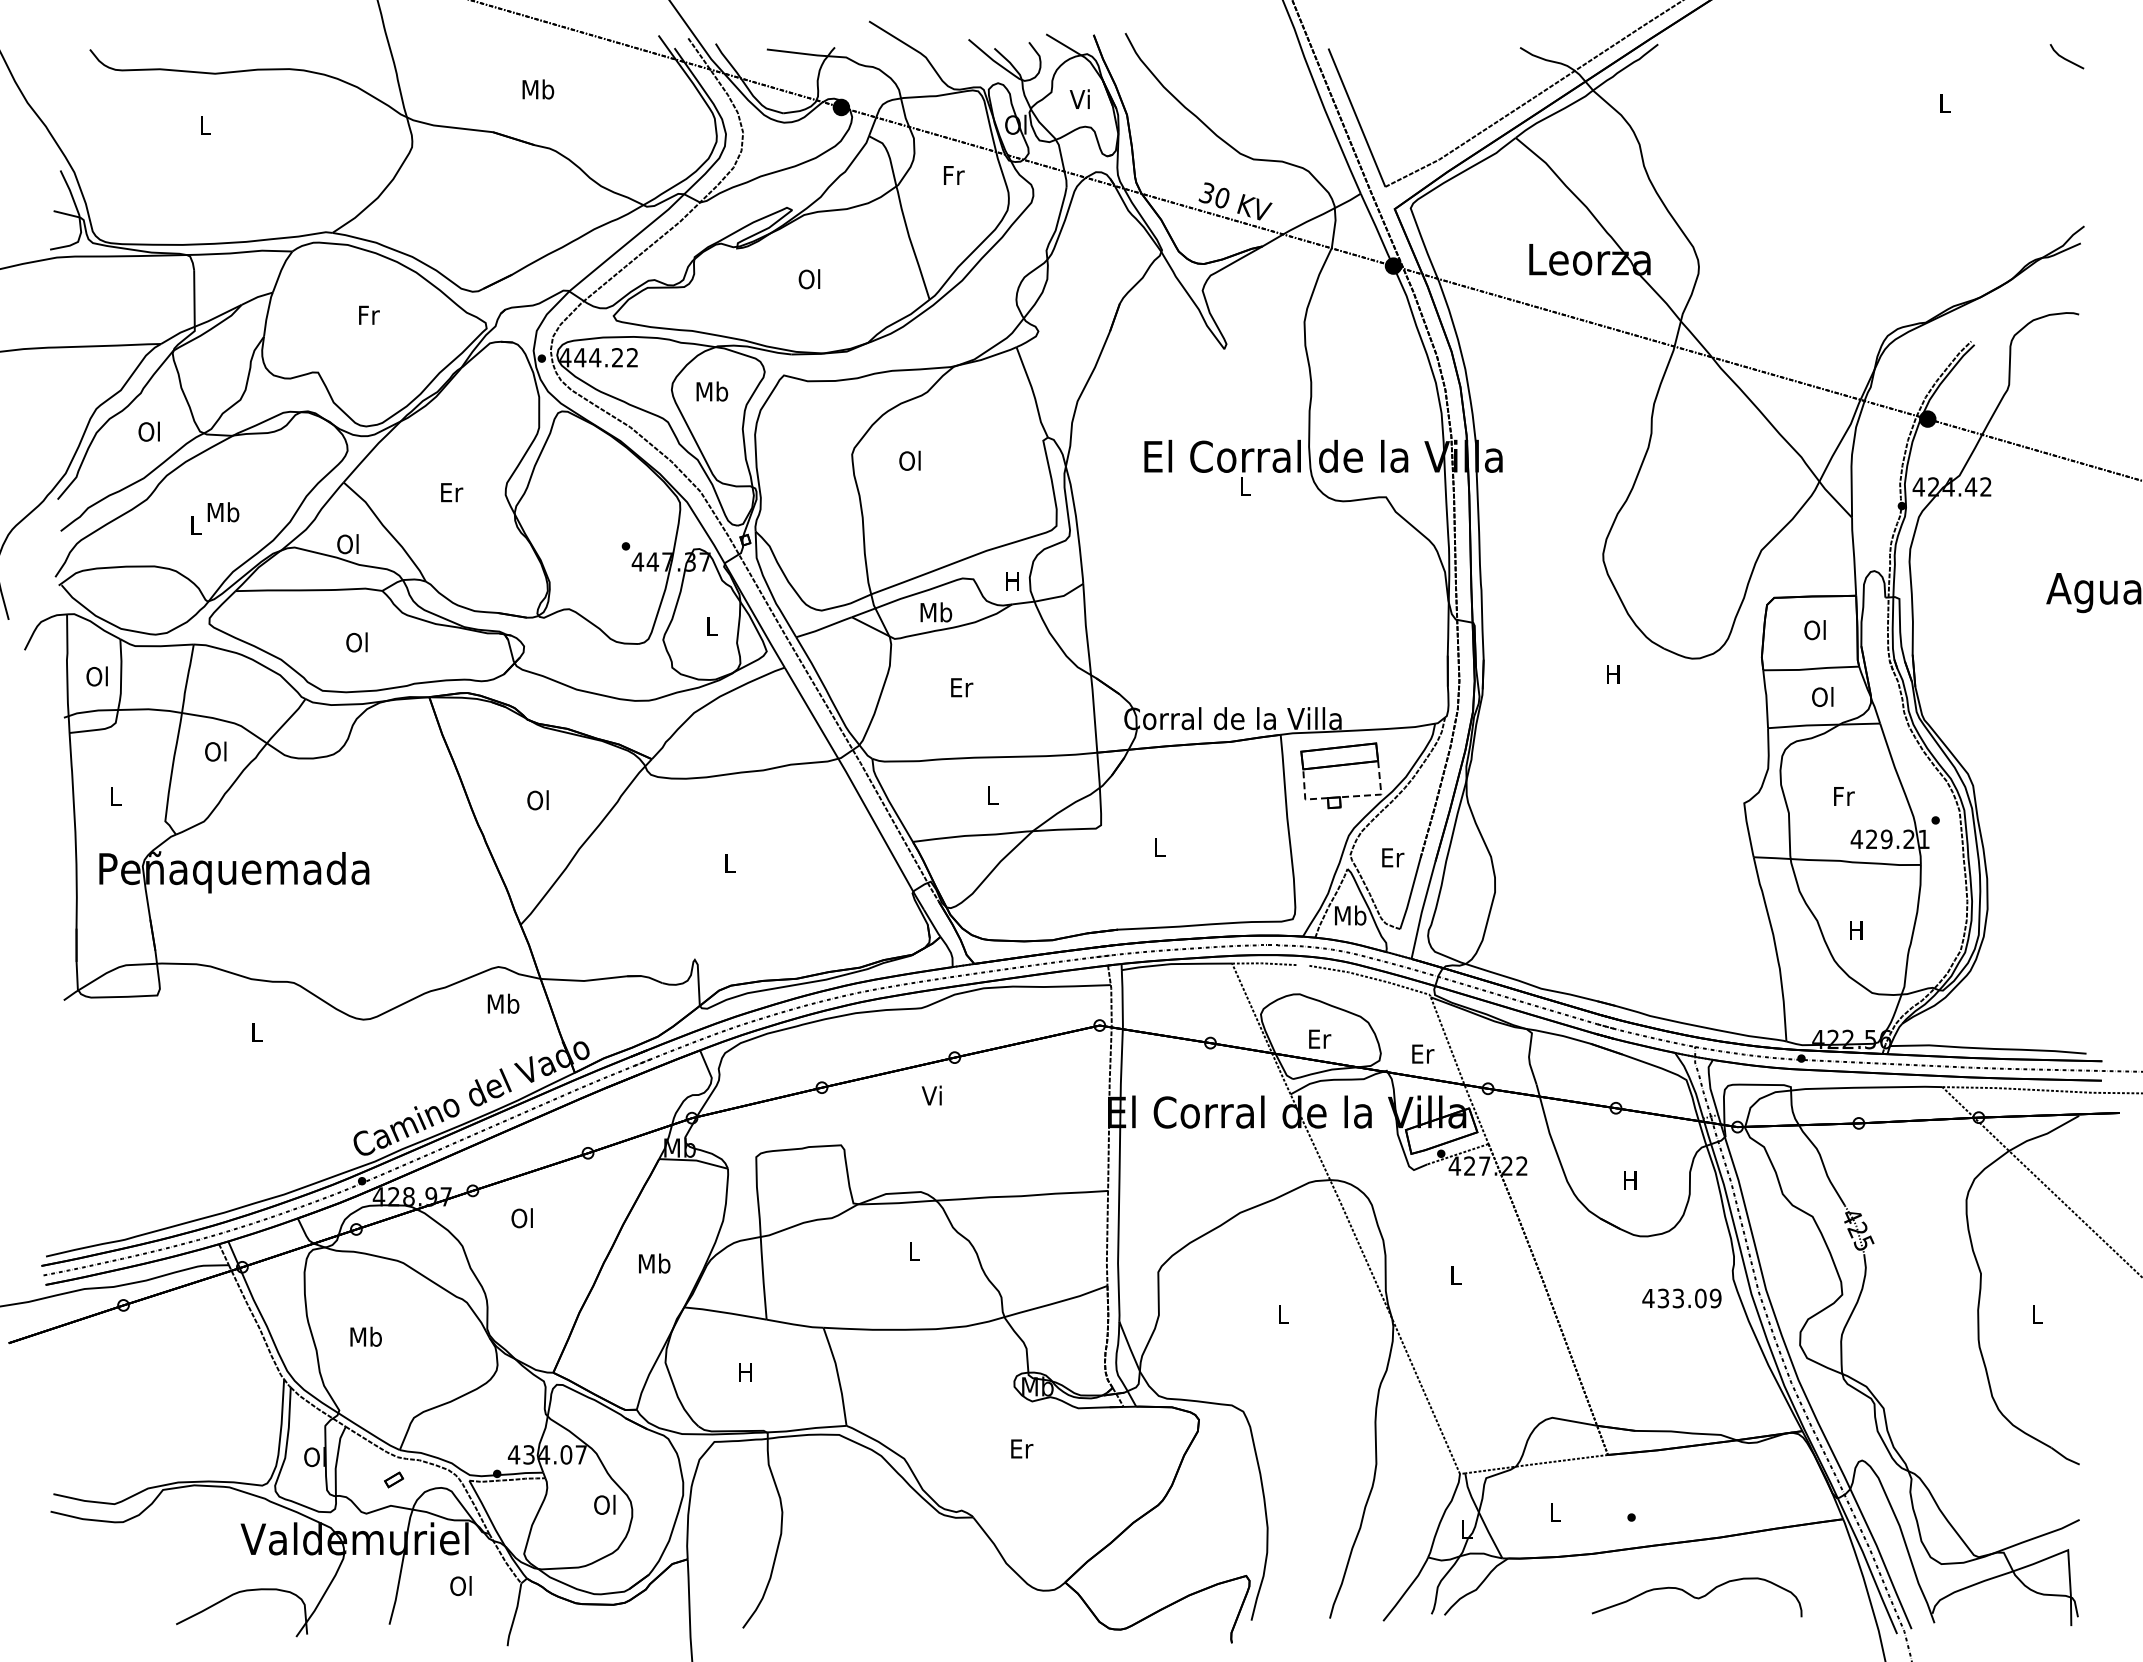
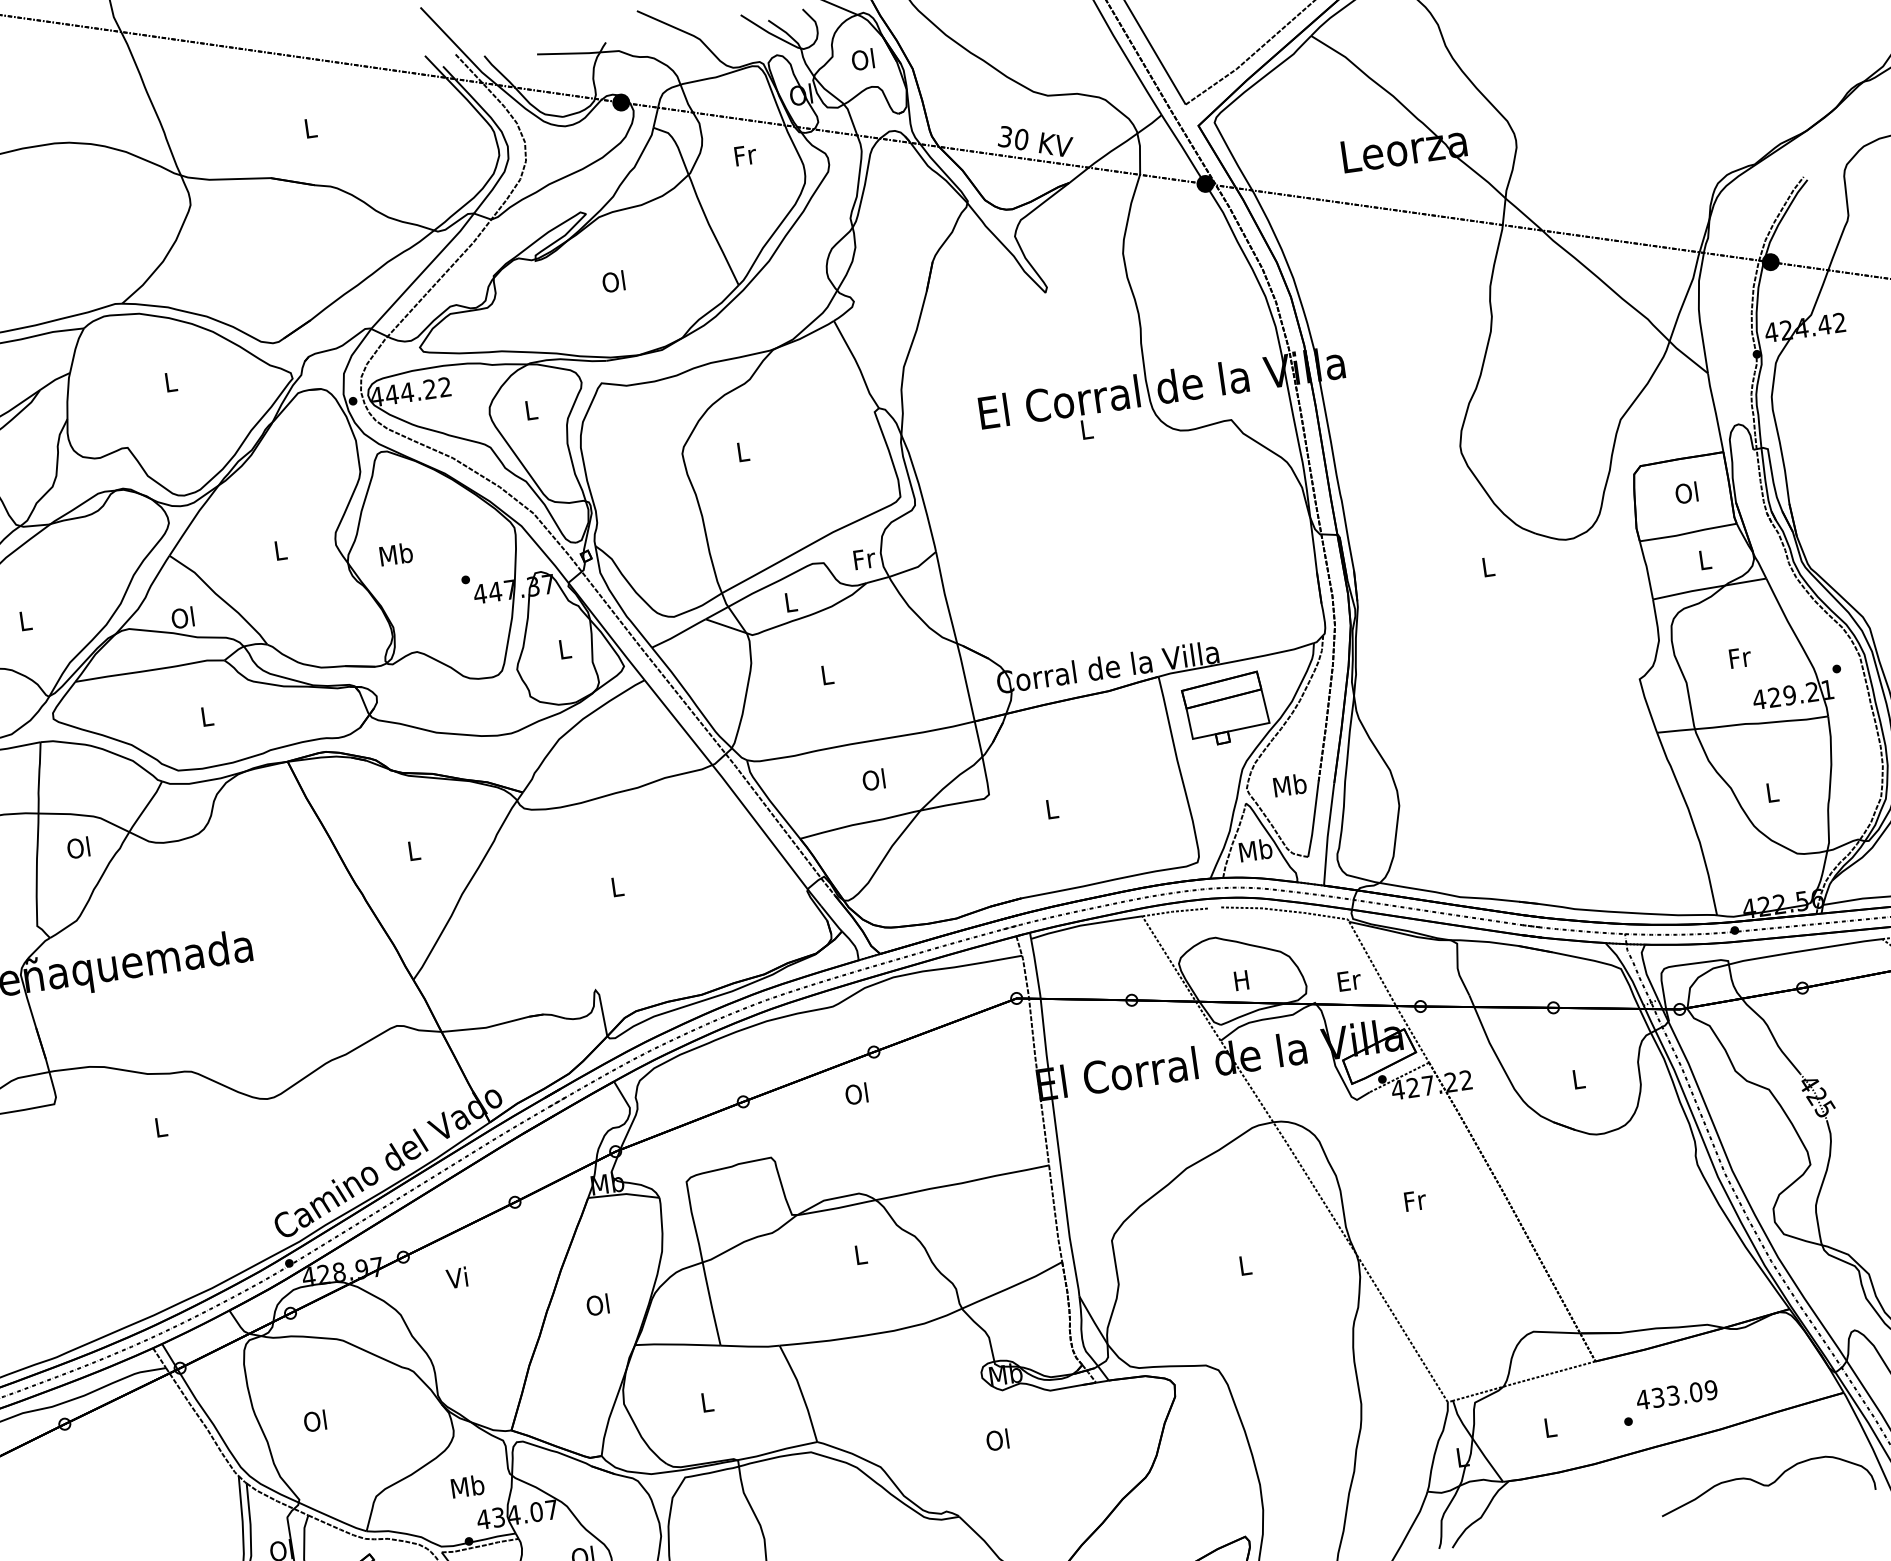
text: (538, 89) -> (310, 128), Mb -> L
text: (1079, 99) -> (862, 60), Vi -> Ol
text: (369, 314) -> (171, 381), Fr -> L
text: (712, 391) -> (531, 409), Mb -> L
text: (909, 460) -> (741, 451), Ol -> L
text: (452, 492) -> (281, 550), Er -> L
text: (223, 512) -> (396, 554), moved
text: (1013, 580) -> (864, 558), H -> Fr
text: (936, 612) -> (790, 602), Mb -> L
text: (356, 642) -> (205, 716), Ol -> L
text: (1613, 674) -> (1488, 567), H -> L
text: (962, 687) -> (828, 674), Er -> L
text: (1822, 697) -> (1703, 560), Ol -> L
line: (1377, 794) -> (1265, 723), dashed -> solid
text: (991, 795) -> (873, 780), L -> Ol
line: (1305, 795) -> (1192, 734), dashed -> solid
text: (537, 800) -> (412, 851), Ol -> L
text: (1392, 857) -> (1289, 785), Er -> Mb
text: (1856, 930) -> (1772, 792), H -> L
text: (503, 1003) -> (467, 1486), moved
text: (1320, 1038) -> (1242, 979), Er -> H
text: (931, 1095) -> (855, 1093), Vi -> Ol
text: (1630, 1180) -> (1578, 1079), H -> L
text: (521, 1218) -> (456, 1278), Ol -> Vi
text: (654, 1263) -> (598, 1304), Mb -> Ol
text: (1456, 1275) -> (1415, 1200), L -> Fr
text: (1681, 1298) -> (1676, 1395), moved
text: (365, 1336) -> (315, 1420), Mb -> Ol
text: (745, 1372) -> (706, 1402), H -> L
text: (1021, 1448) -> (998, 1439), Er -> Ol
curve: (1697, 1597) -> (1767, 1484), moved

